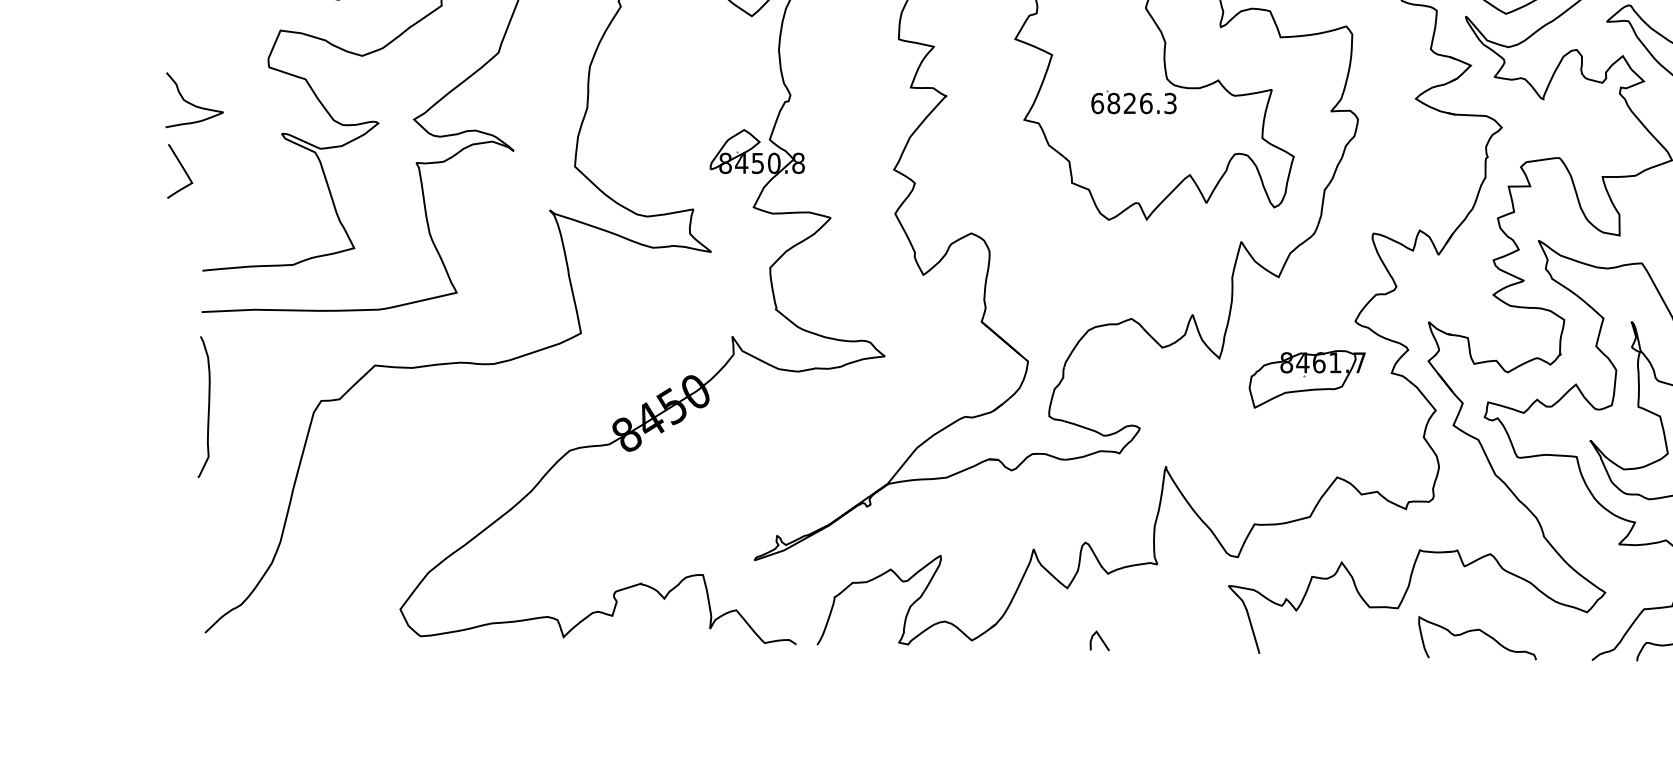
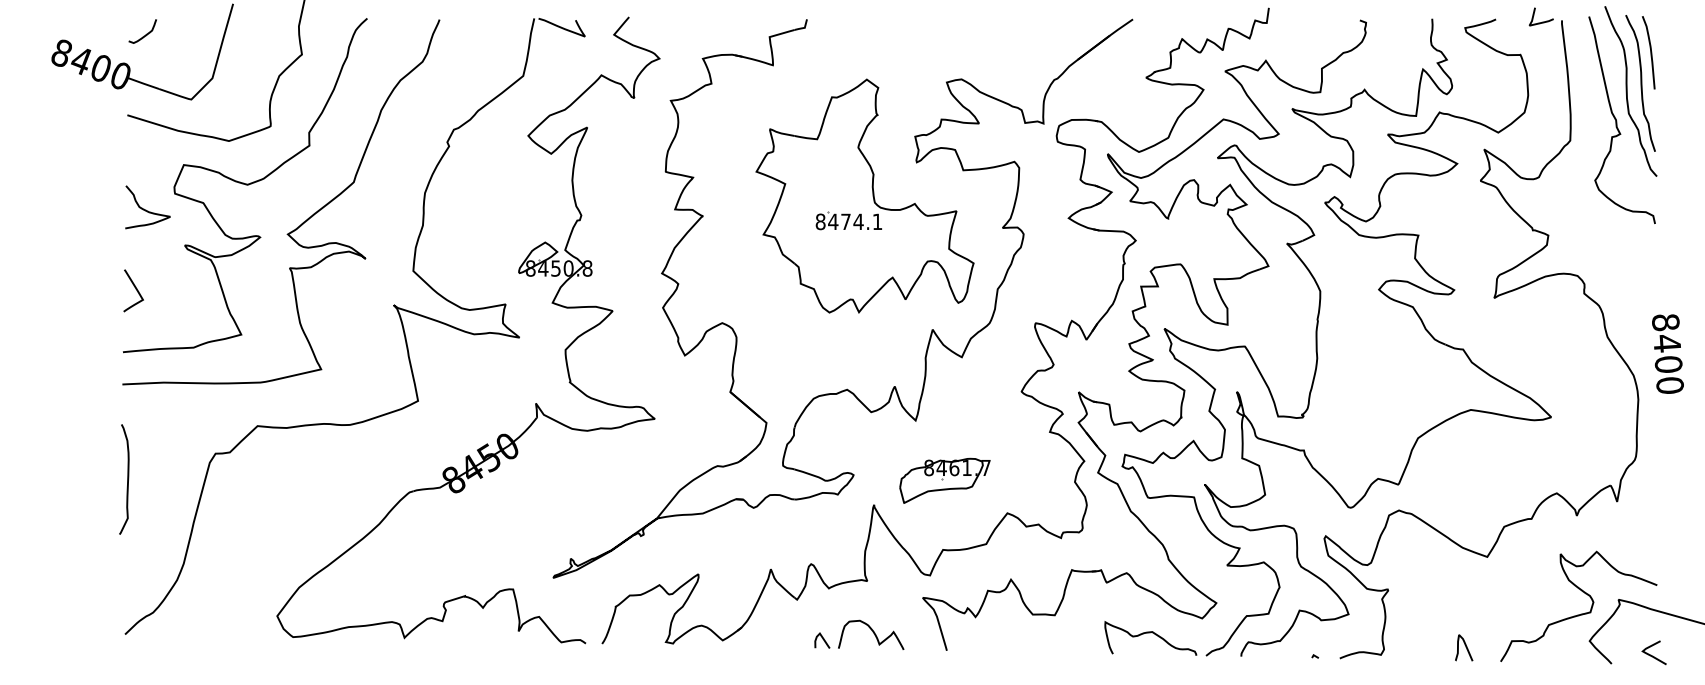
curve: (192, 103) -> (146, 209), moved
text: (1133, 103) -> (848, 221), 6826.3 -> 8474.1
curve: (182, 169) -> (135, 289), moved
part: (1306, 378) -> (944, 480), moved
curve: (208, 407) -> (127, 479), moved
curve: (1164, 630) -> (872, 632), added
curve: (1477, 631) -> (1150, 633), moved

